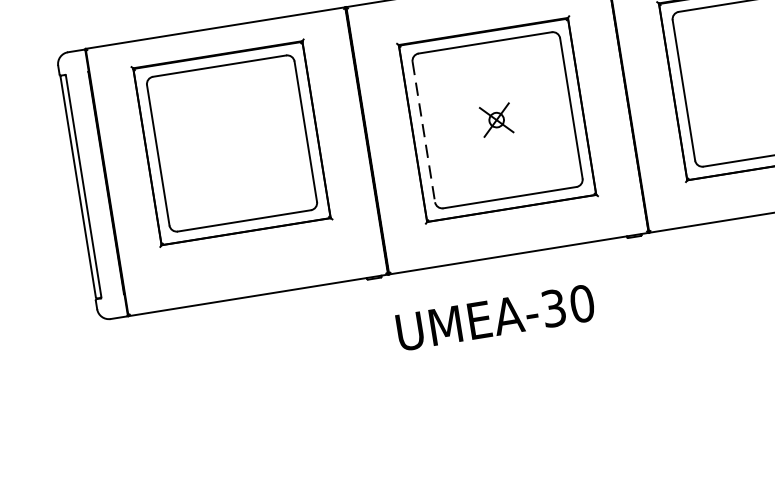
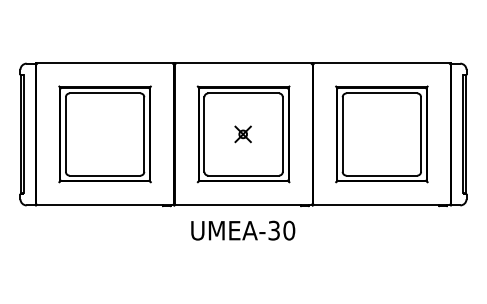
line: (424, 133) -> (204, 135), dashed -> solid
part: (230, 143) -> (104, 134), moved
text: (496, 317) -> (243, 230), moved

